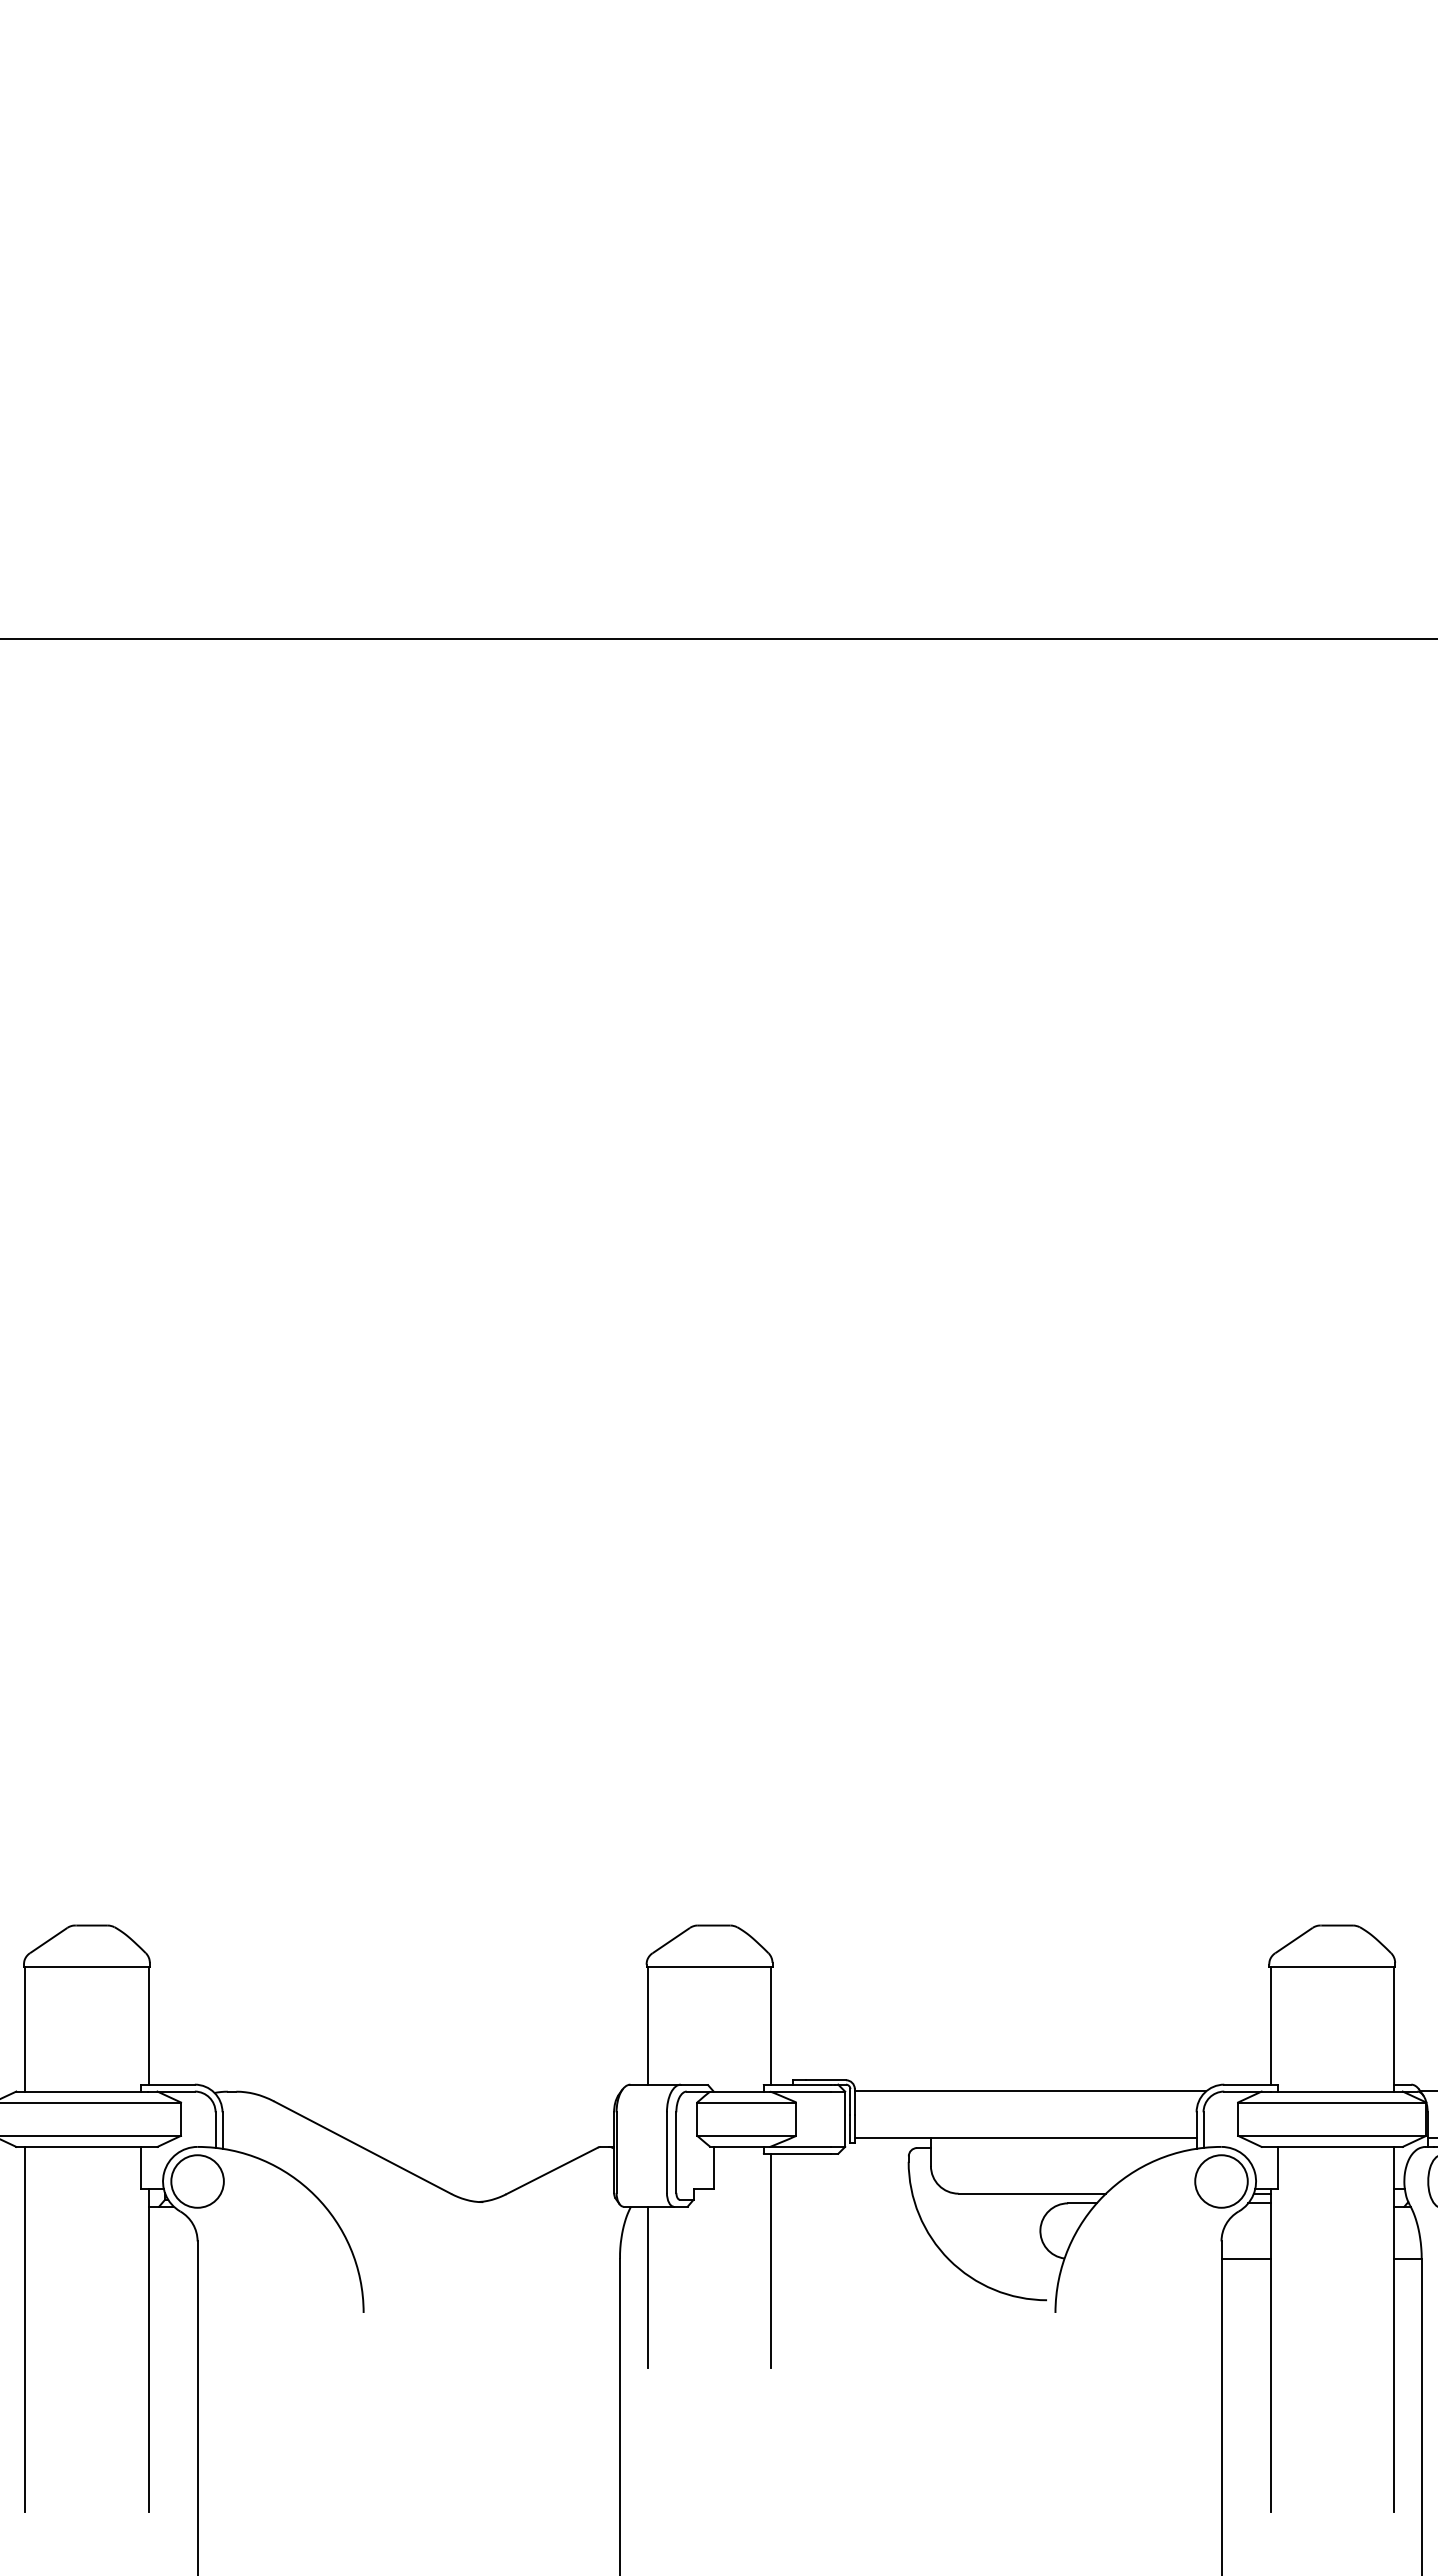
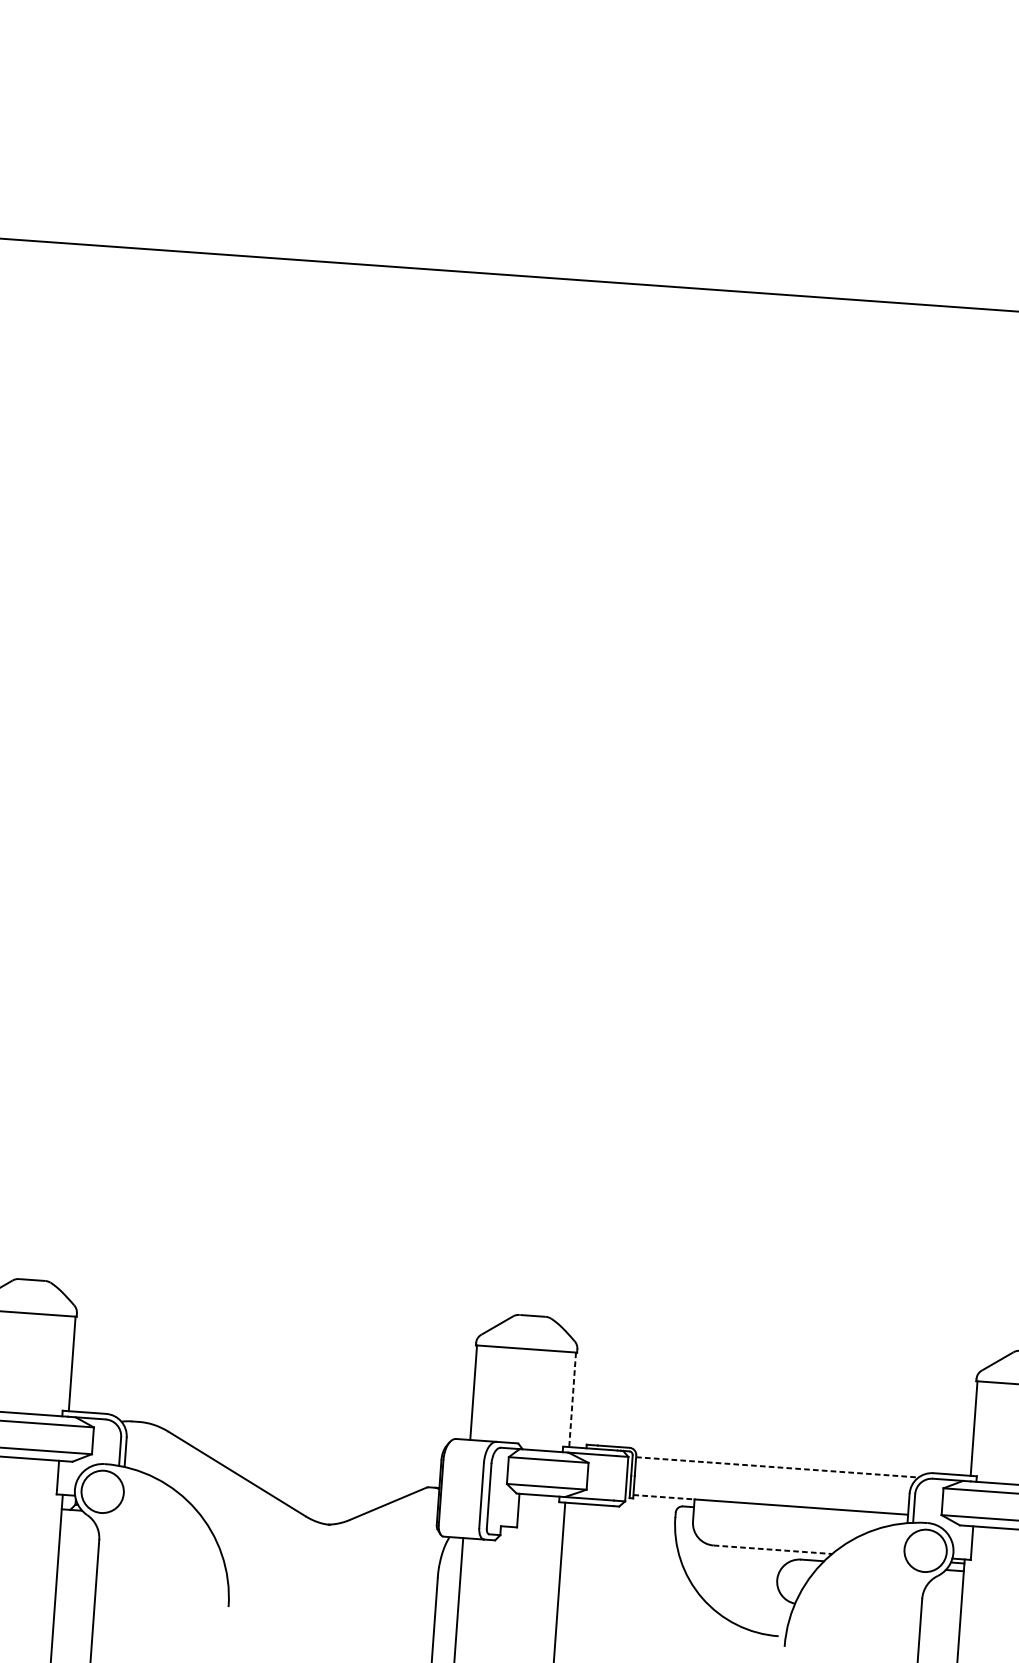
line: (771, 2025) -> (572, 1399), solid -> dashed
line: (1030, 2091) -> (777, 1467), solid -> dashed
line: (893, 2138) -> (664, 1497), solid -> dashed
line: (1032, 2193) -> (773, 1549), solid -> dashed
line: (1245, 2258) -> (940, 1614), removed

